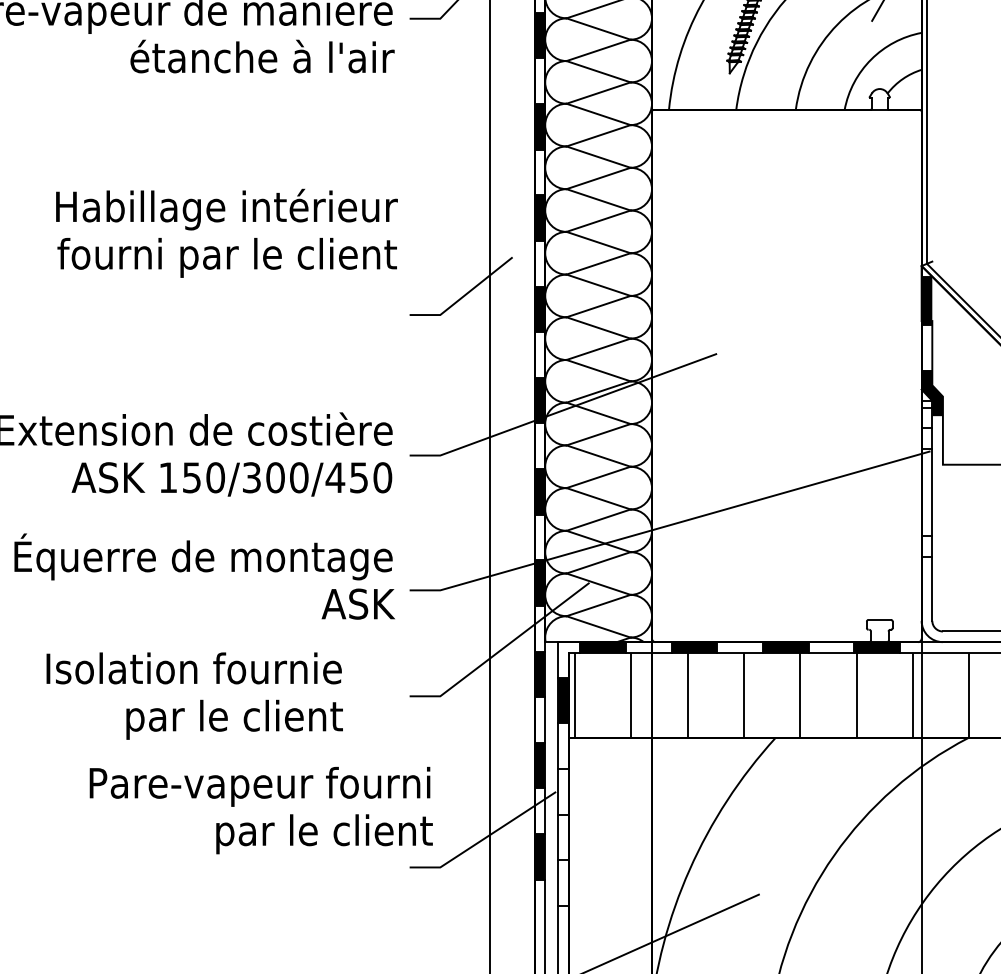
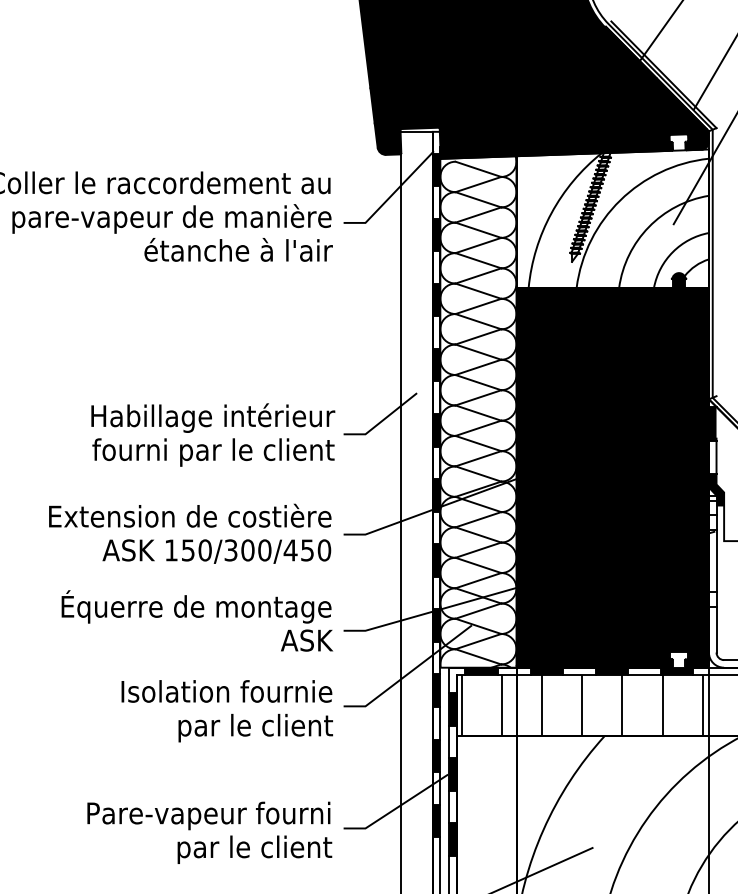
text: (227, 232) -> (213, 434), moved
fill: (786, 365) -> (612, 470), added
text: (193, 696) -> (226, 711), moved
fill: (563, 791) -> (453, 774), added
text: (260, 810) -> (209, 832), moved
fill: (563, 882) -> (453, 839), added

